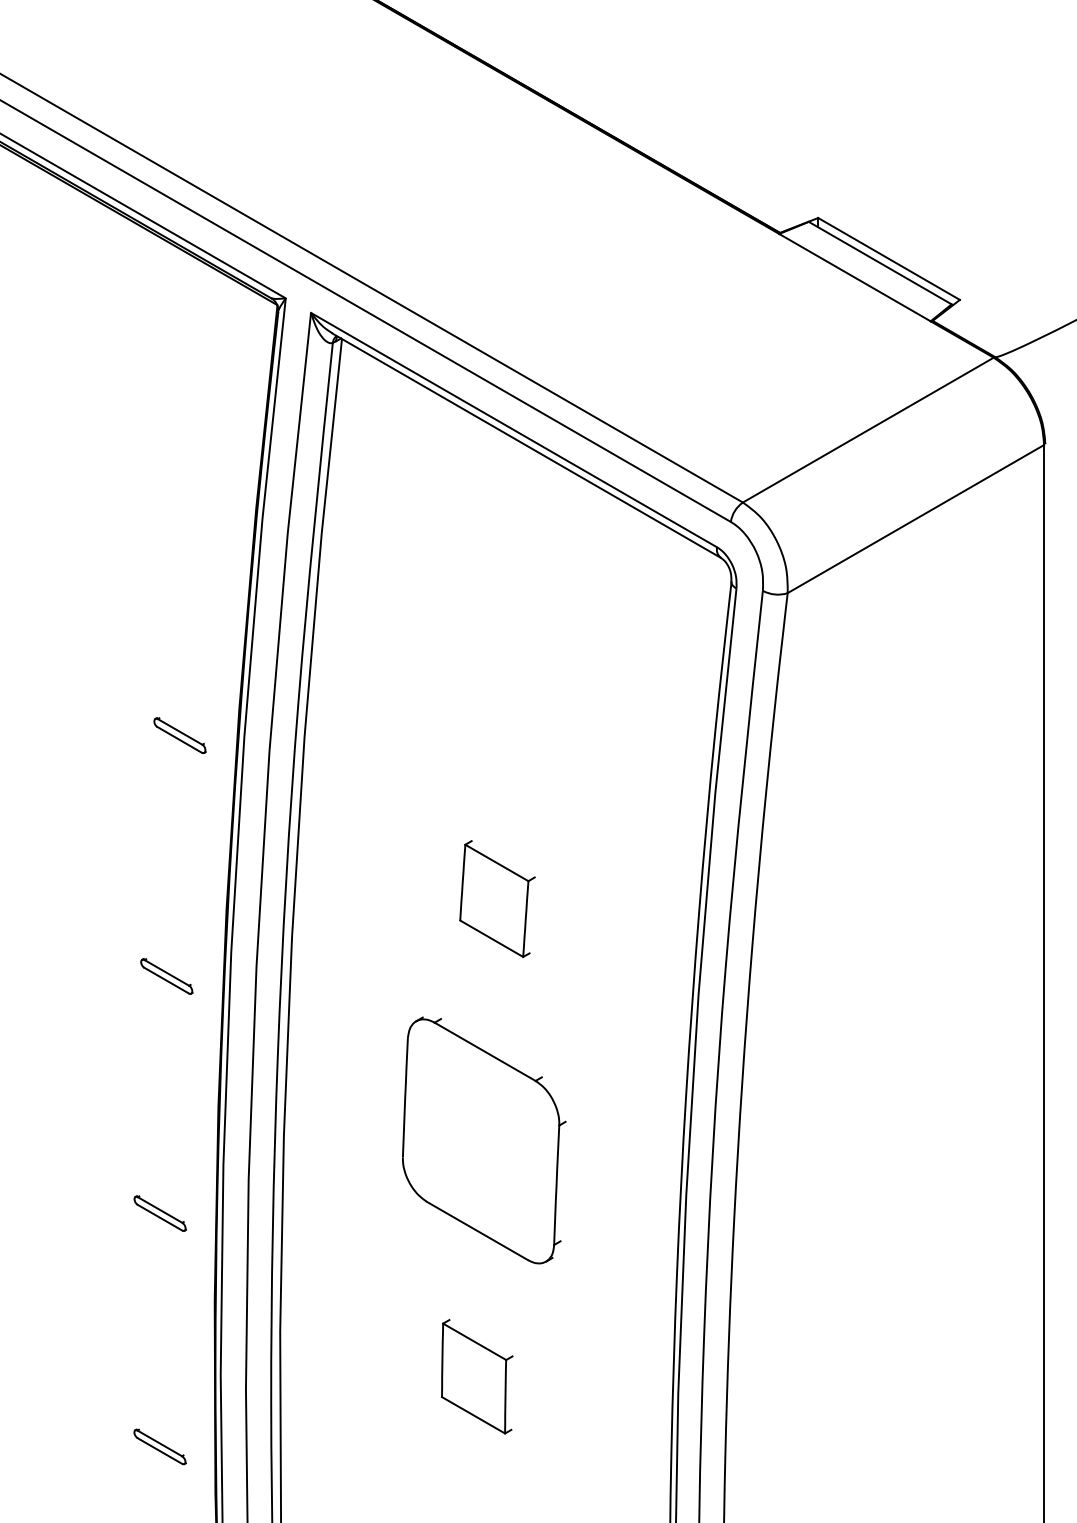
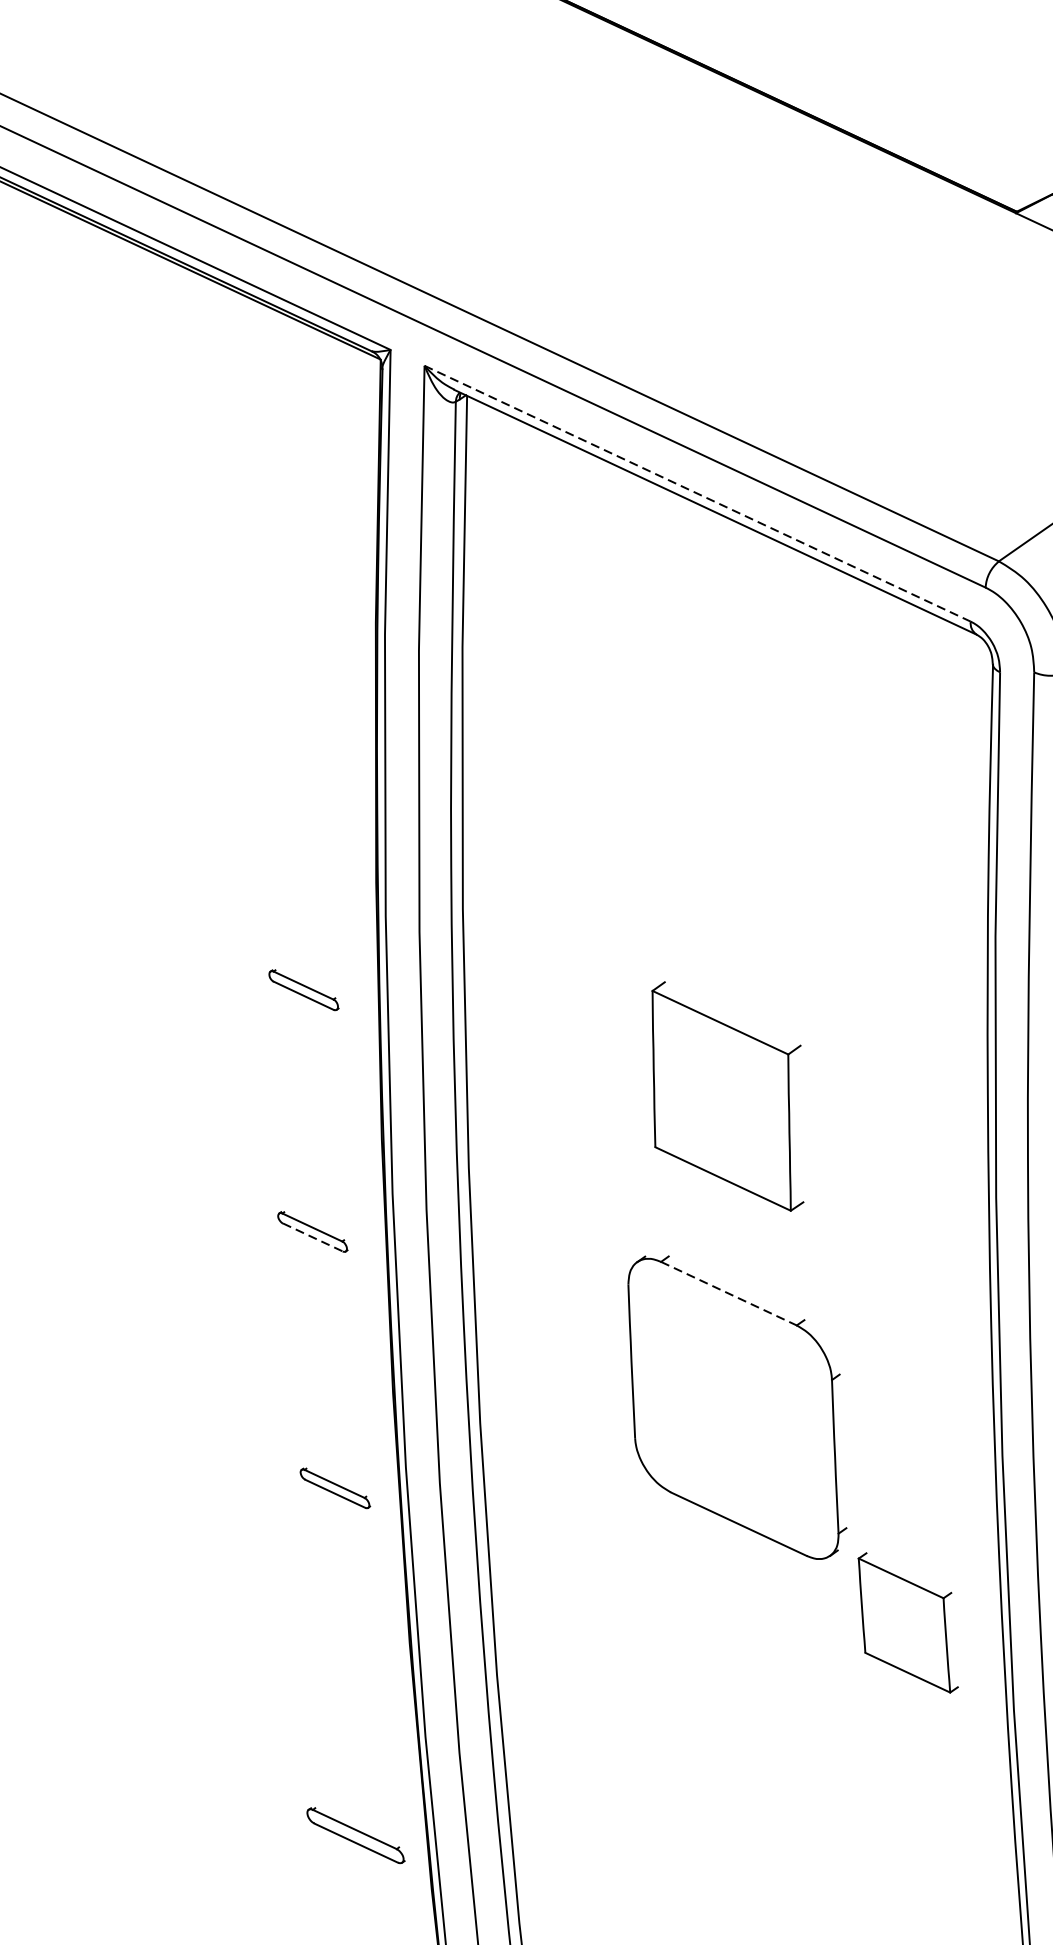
line: (514, 430) -> (698, 494), solid -> dashed
part: (179, 735) -> (303, 990), moved
part: (497, 898) -> (727, 1095), size x1.6
line: (166, 980) -> (312, 1237), solid -> dashed
line: (485, 1052) -> (729, 1294), solid -> dashed
part: (159, 1213) -> (334, 1488), moved
part: (477, 1376) -> (908, 1622), moved
part: (159, 1446) -> (354, 1835), size x1.4

